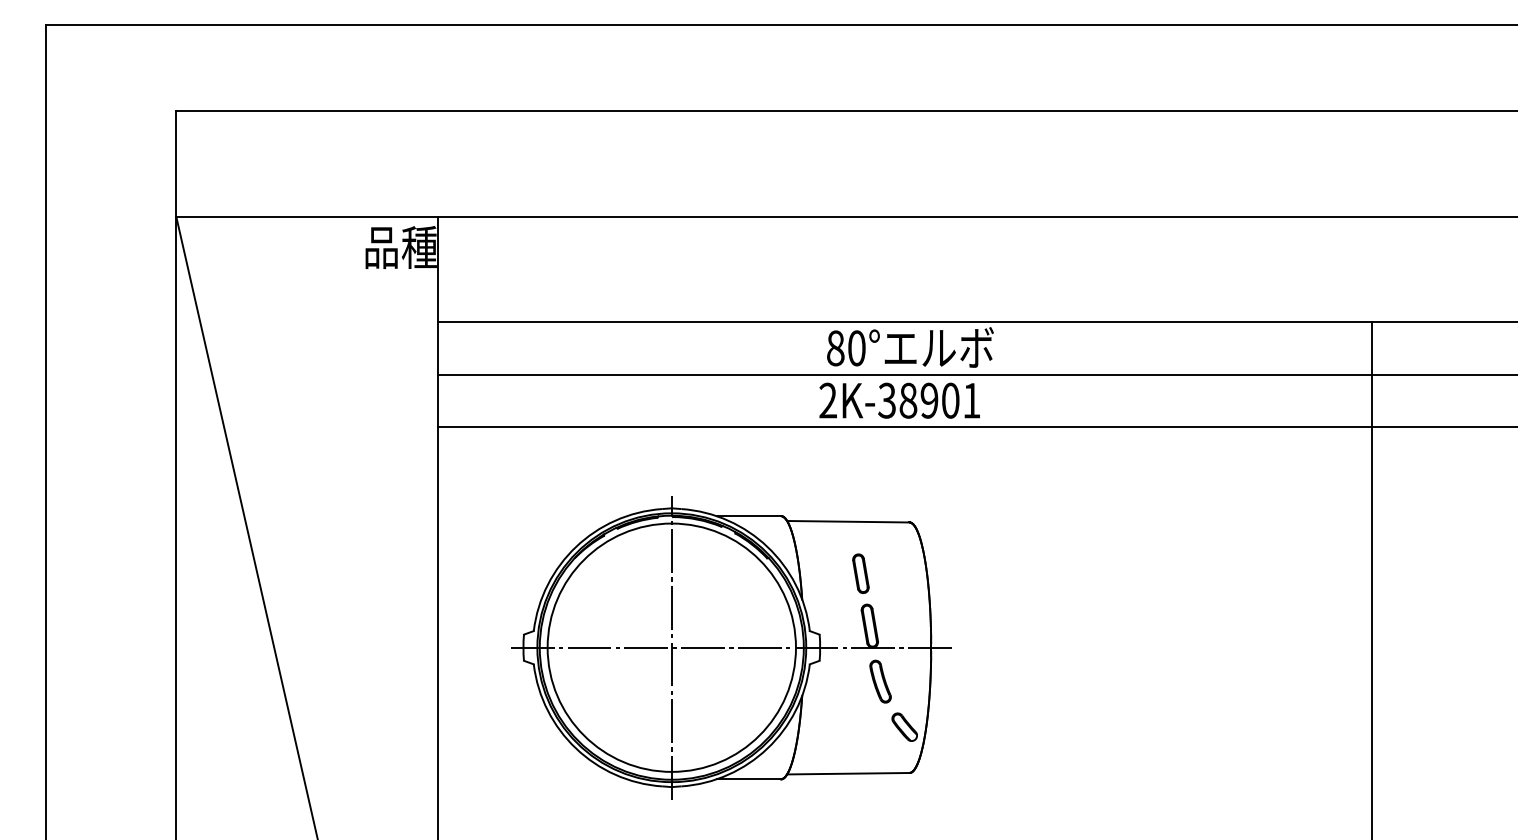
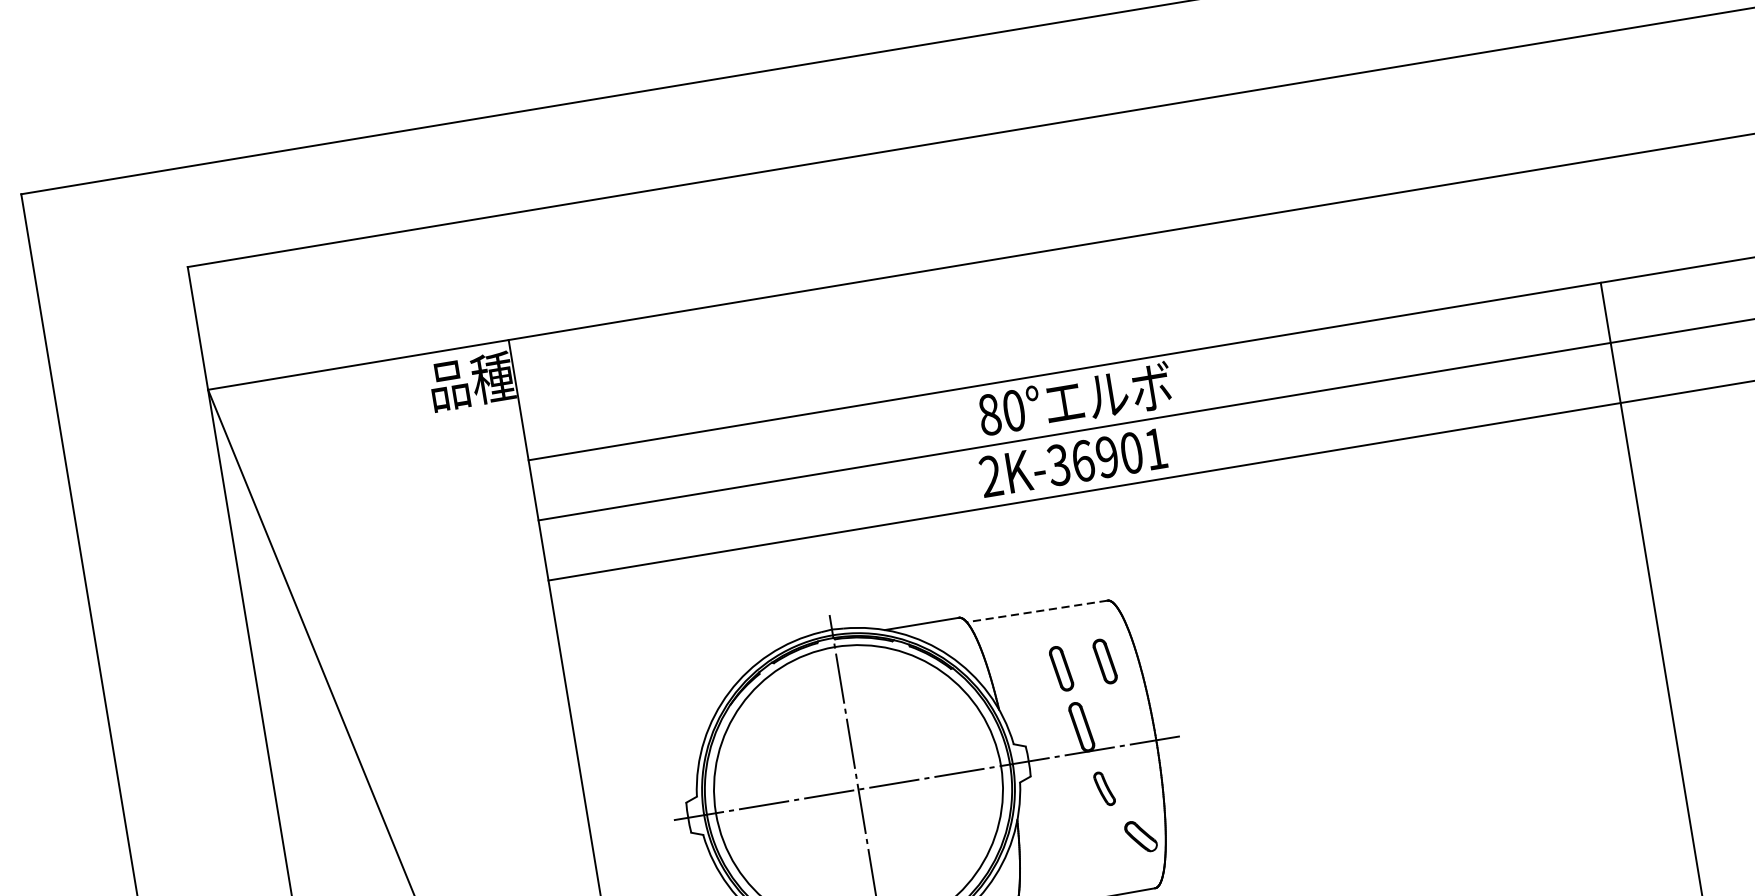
text: (908, 400) -> (1083, 460), 2K-38901 -> 2K-36901
line: (847, 521) -> (1036, 611), solid -> dashed
part: (898, 573) -> (1104, 661), added
part: (880, 681) -> (1104, 788), size x0.7

